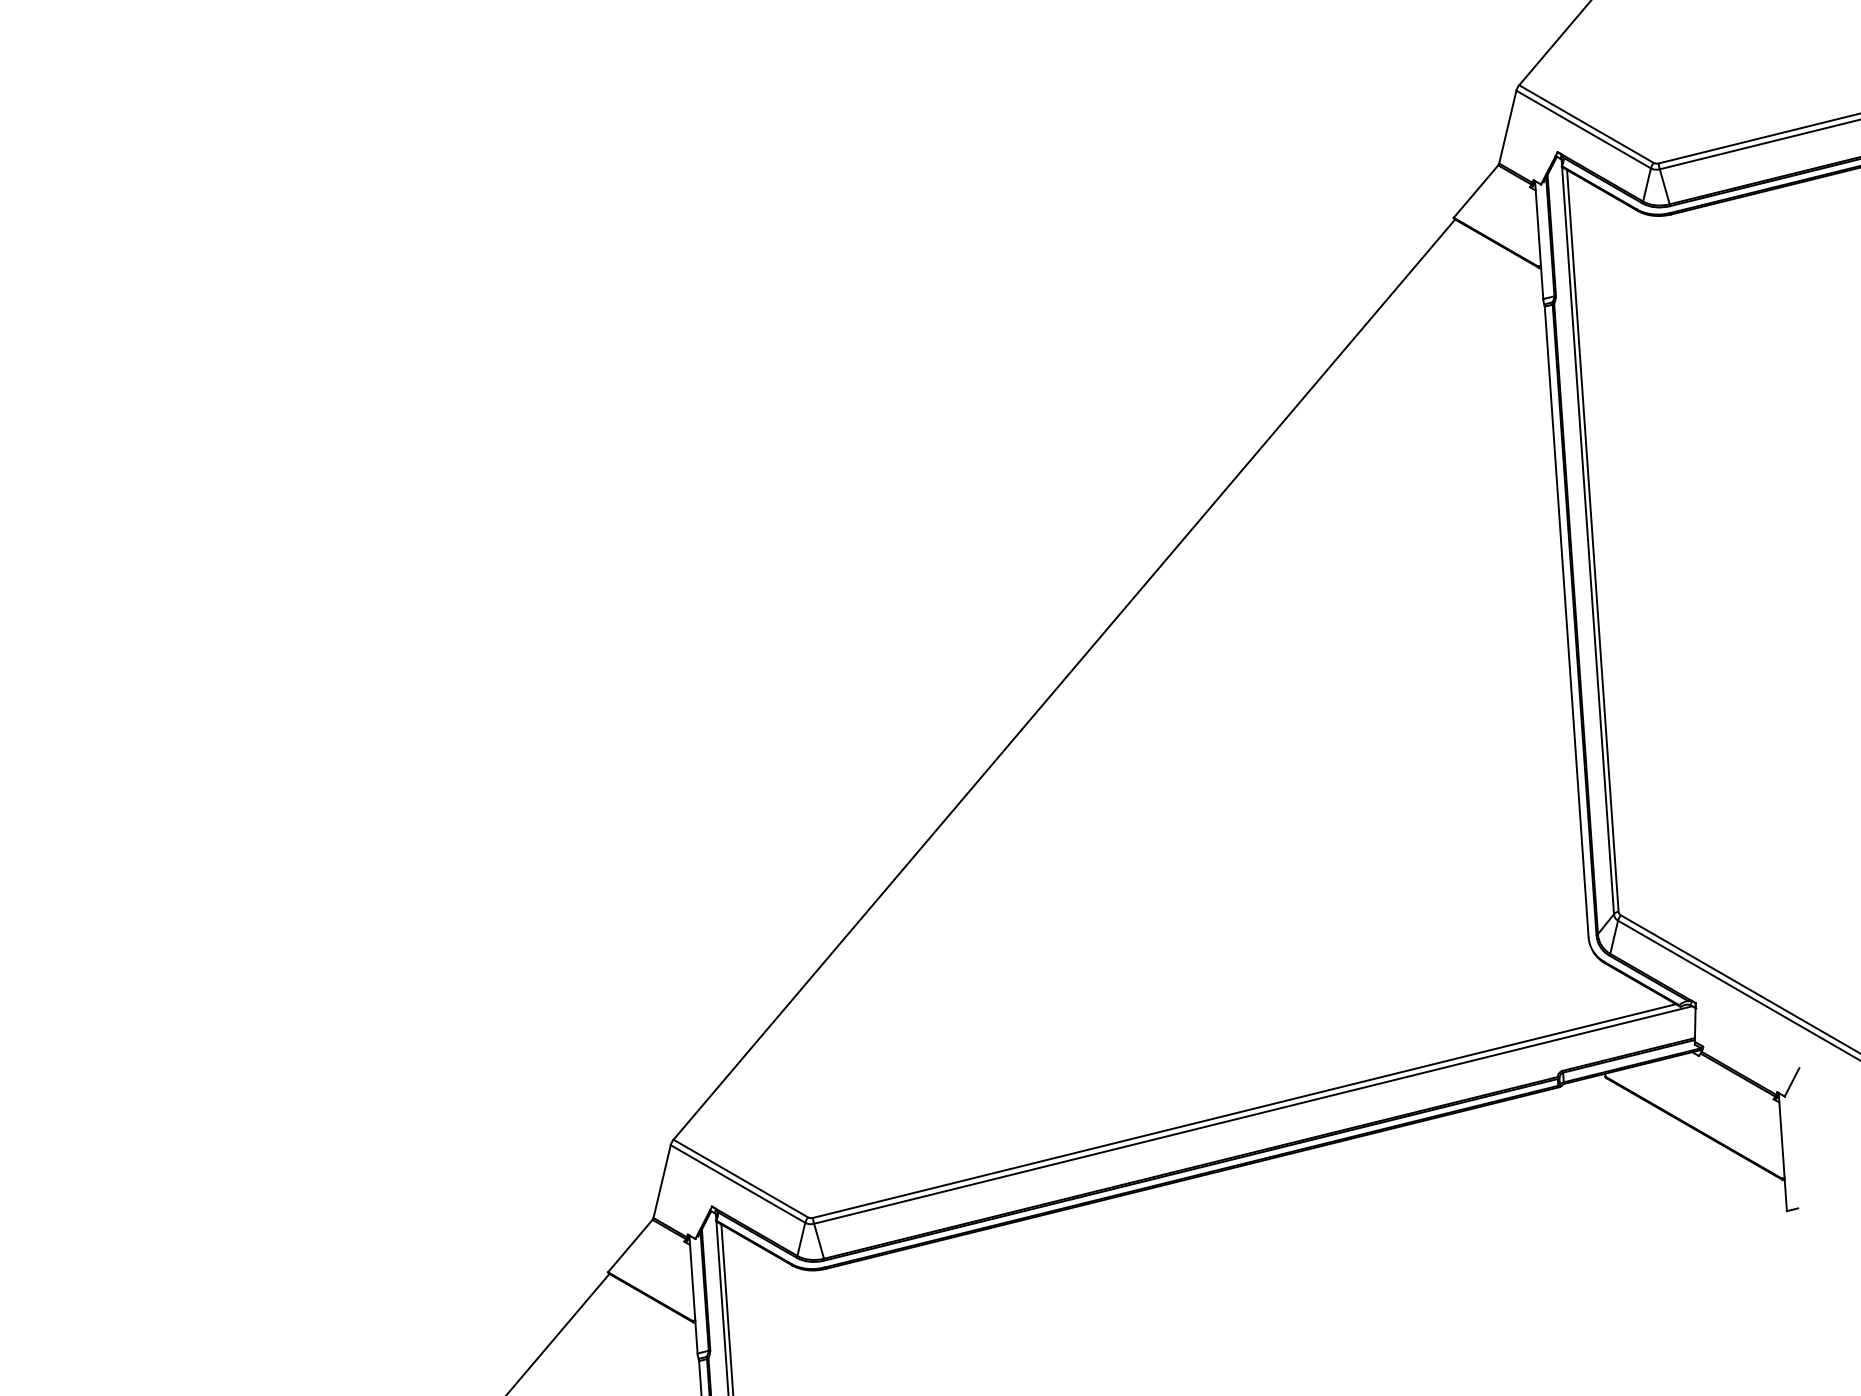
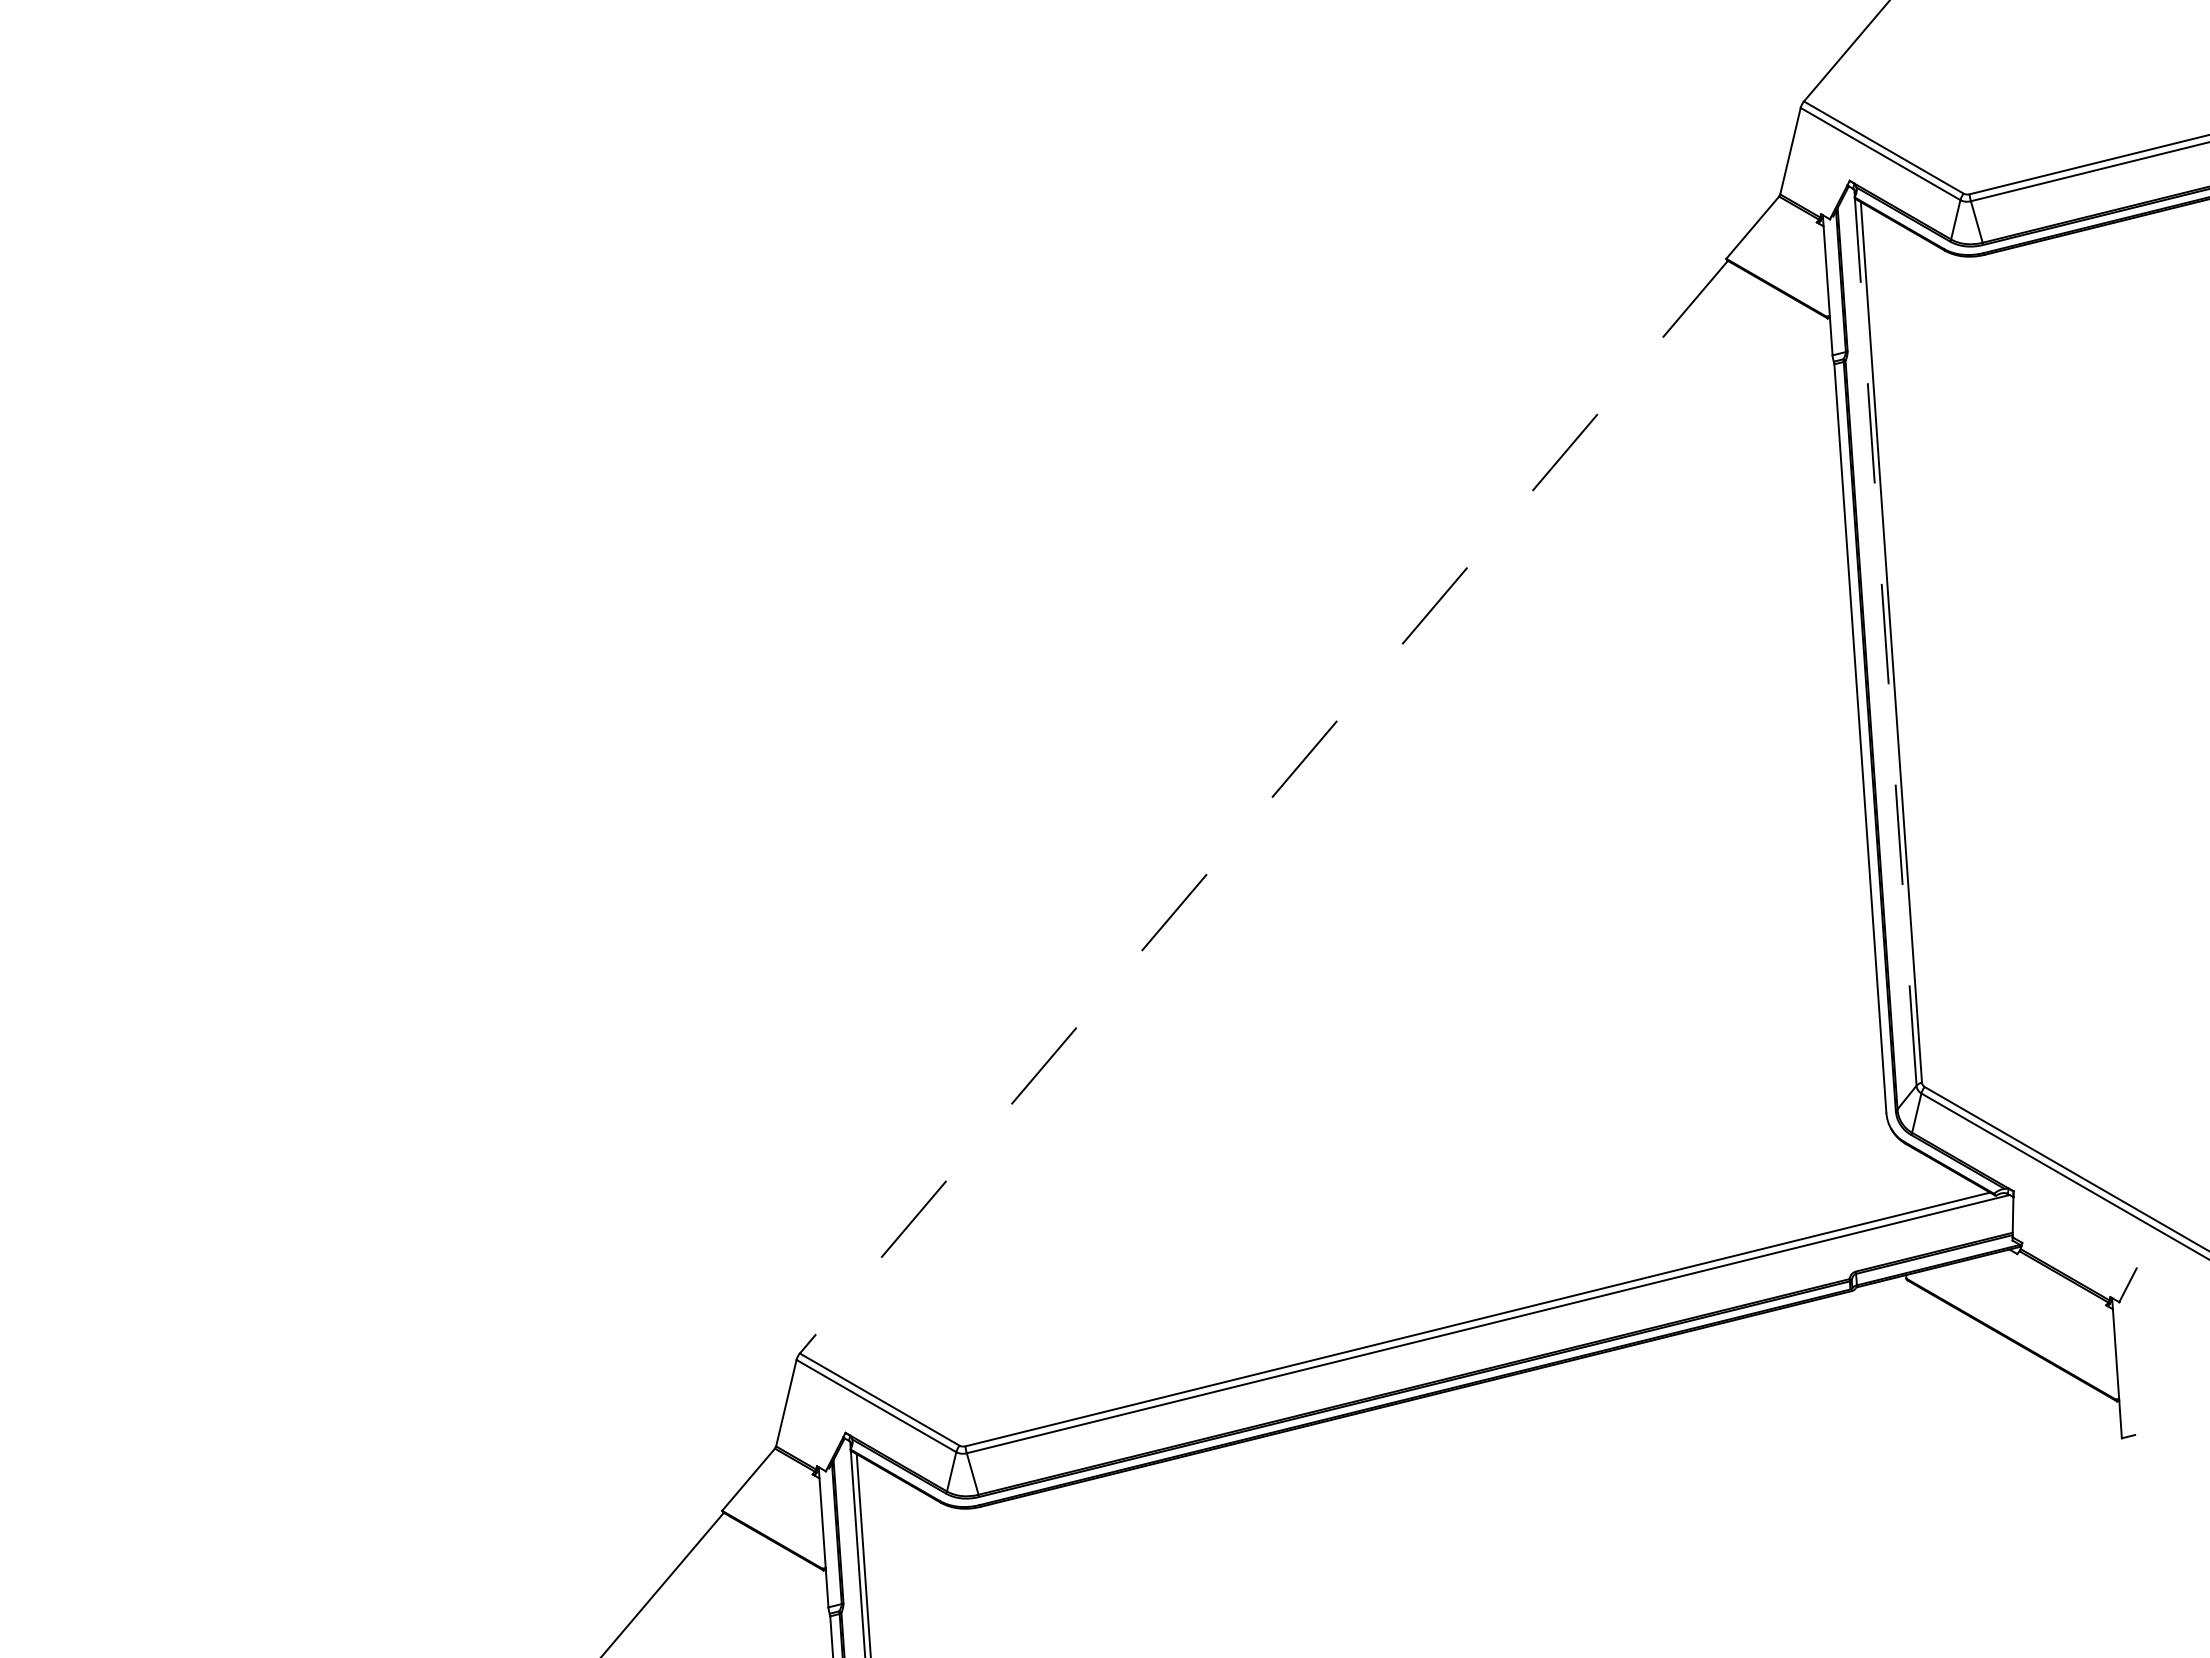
line: (1587, 540) -> (1885, 642), solid -> dashed
line: (1063, 679) -> (1263, 807), solid -> dashed

